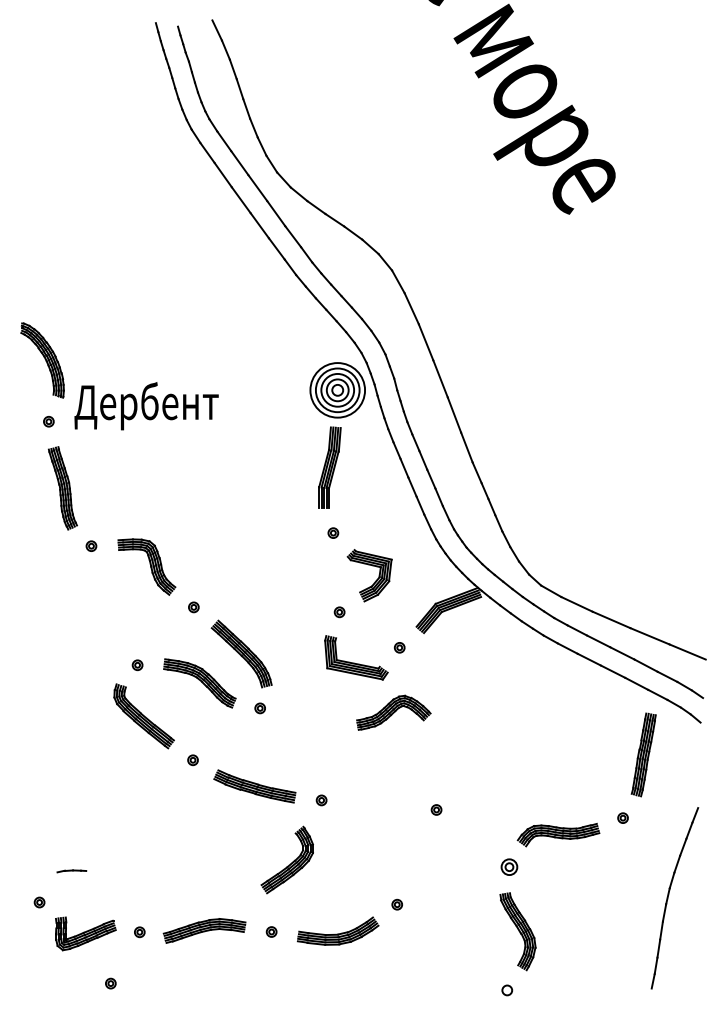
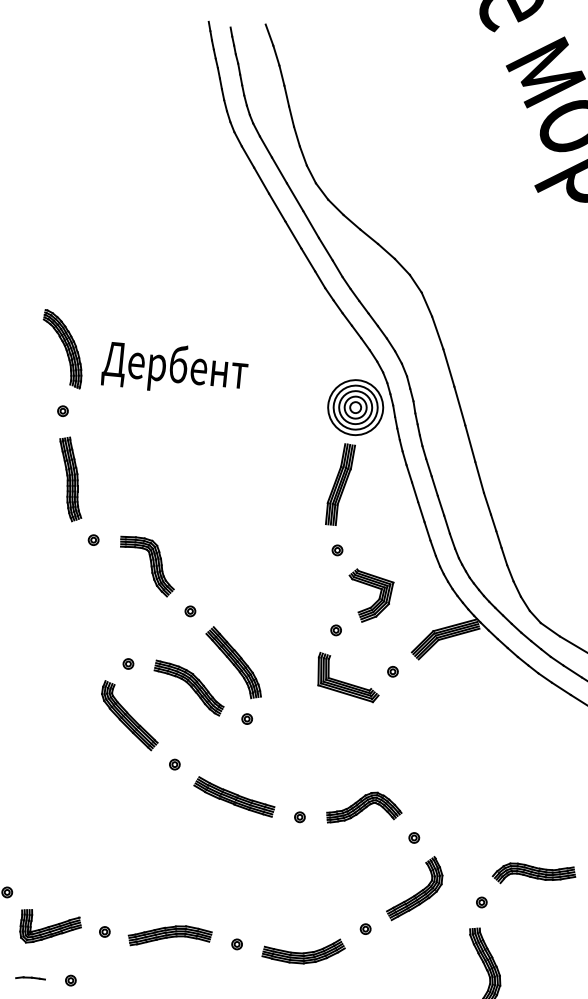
text: (146, 406) -> (174, 369), moved
part: (393, 712) -> (364, 808), moved
part: (286, 859) -> (414, 888), moved
part: (509, 867) -> (481, 902), size x0.62
part: (71, 871) -> (30, 978), moved

